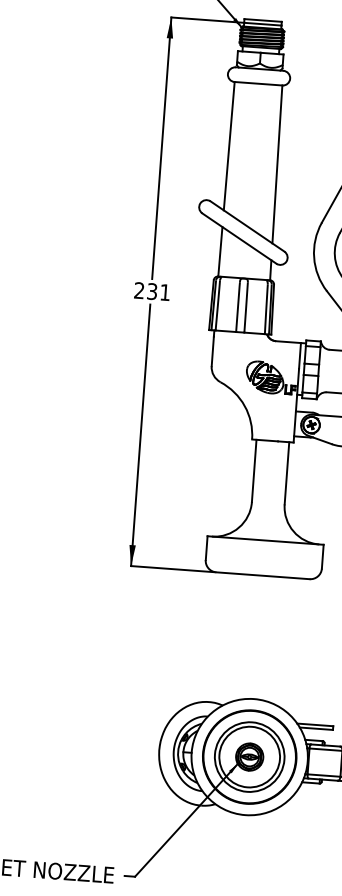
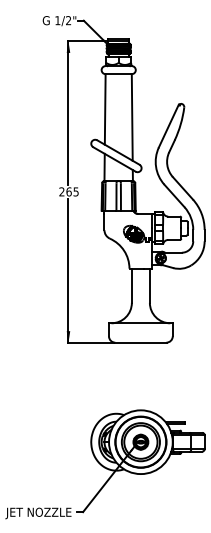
text: (158, 291) -> (72, 191), 231 -> 265

